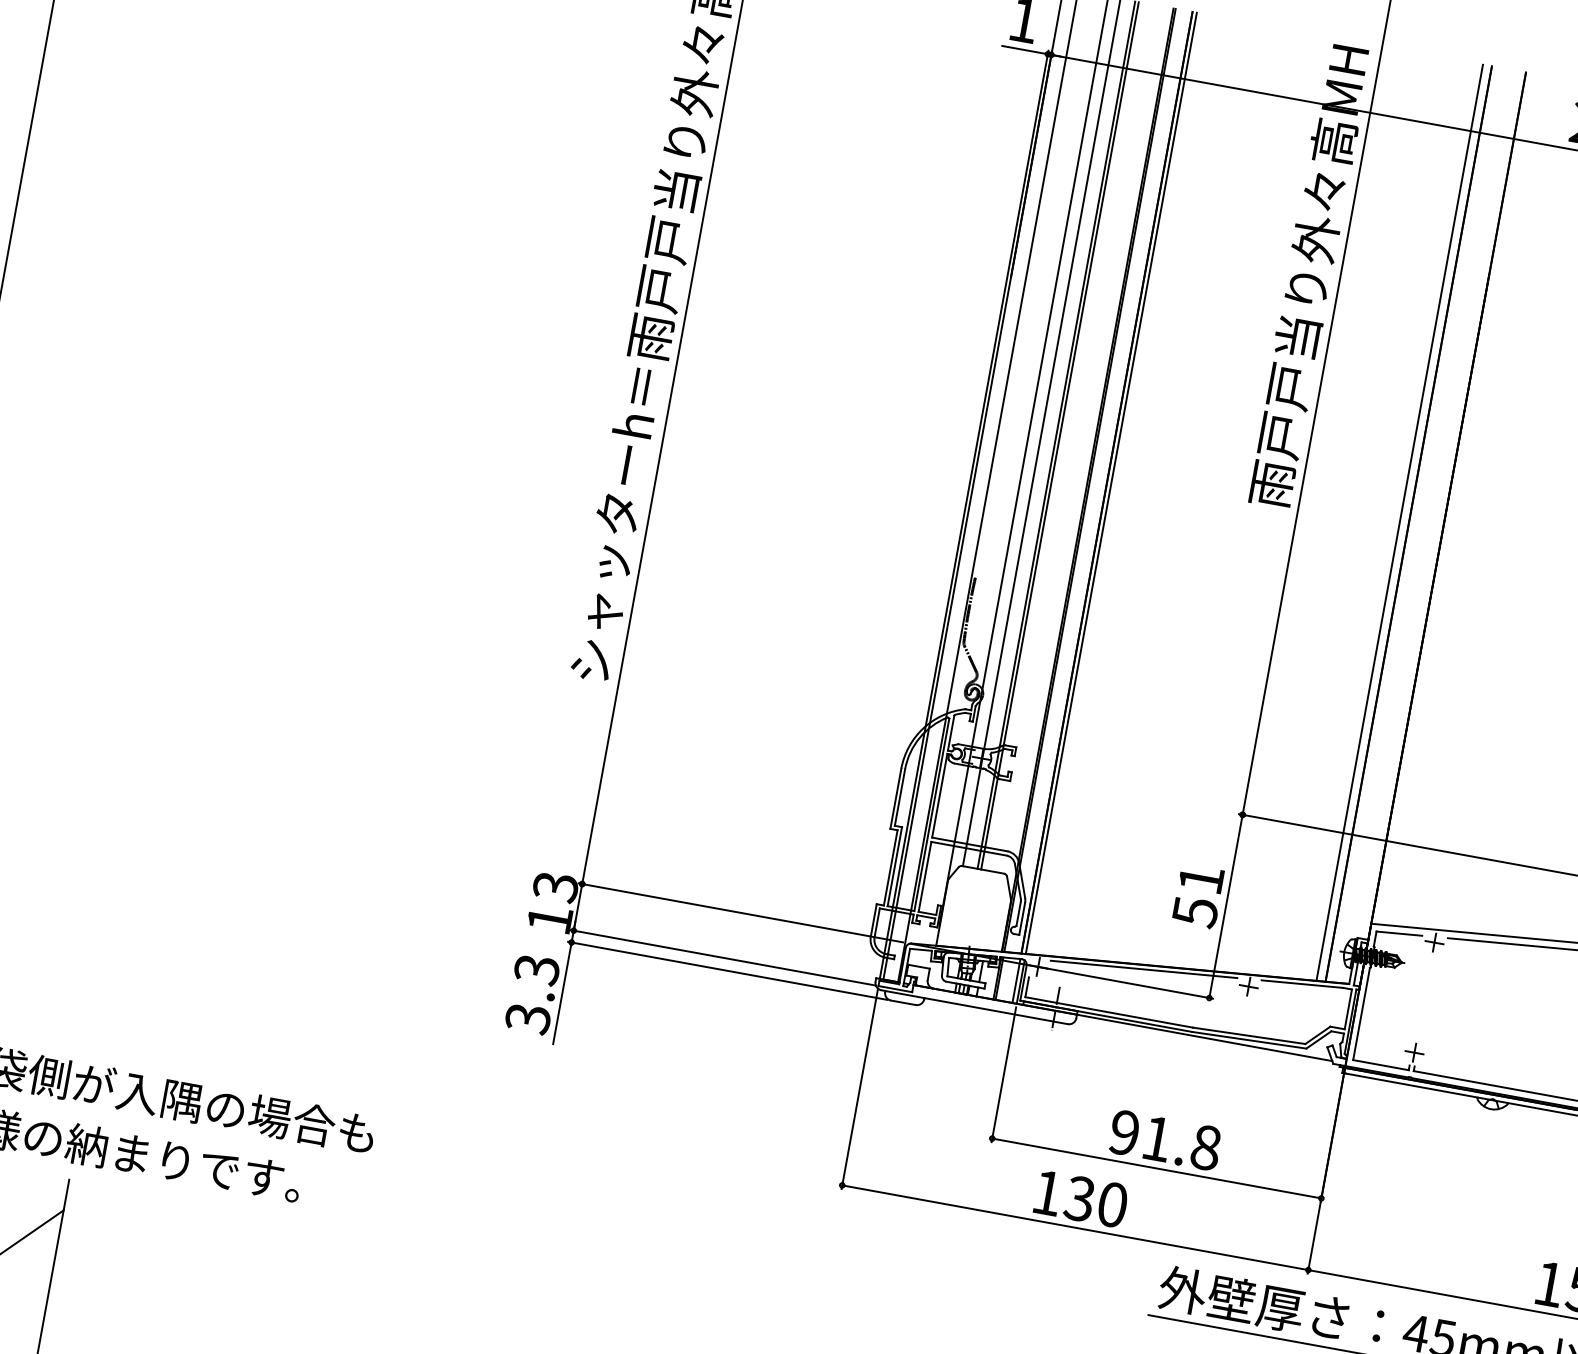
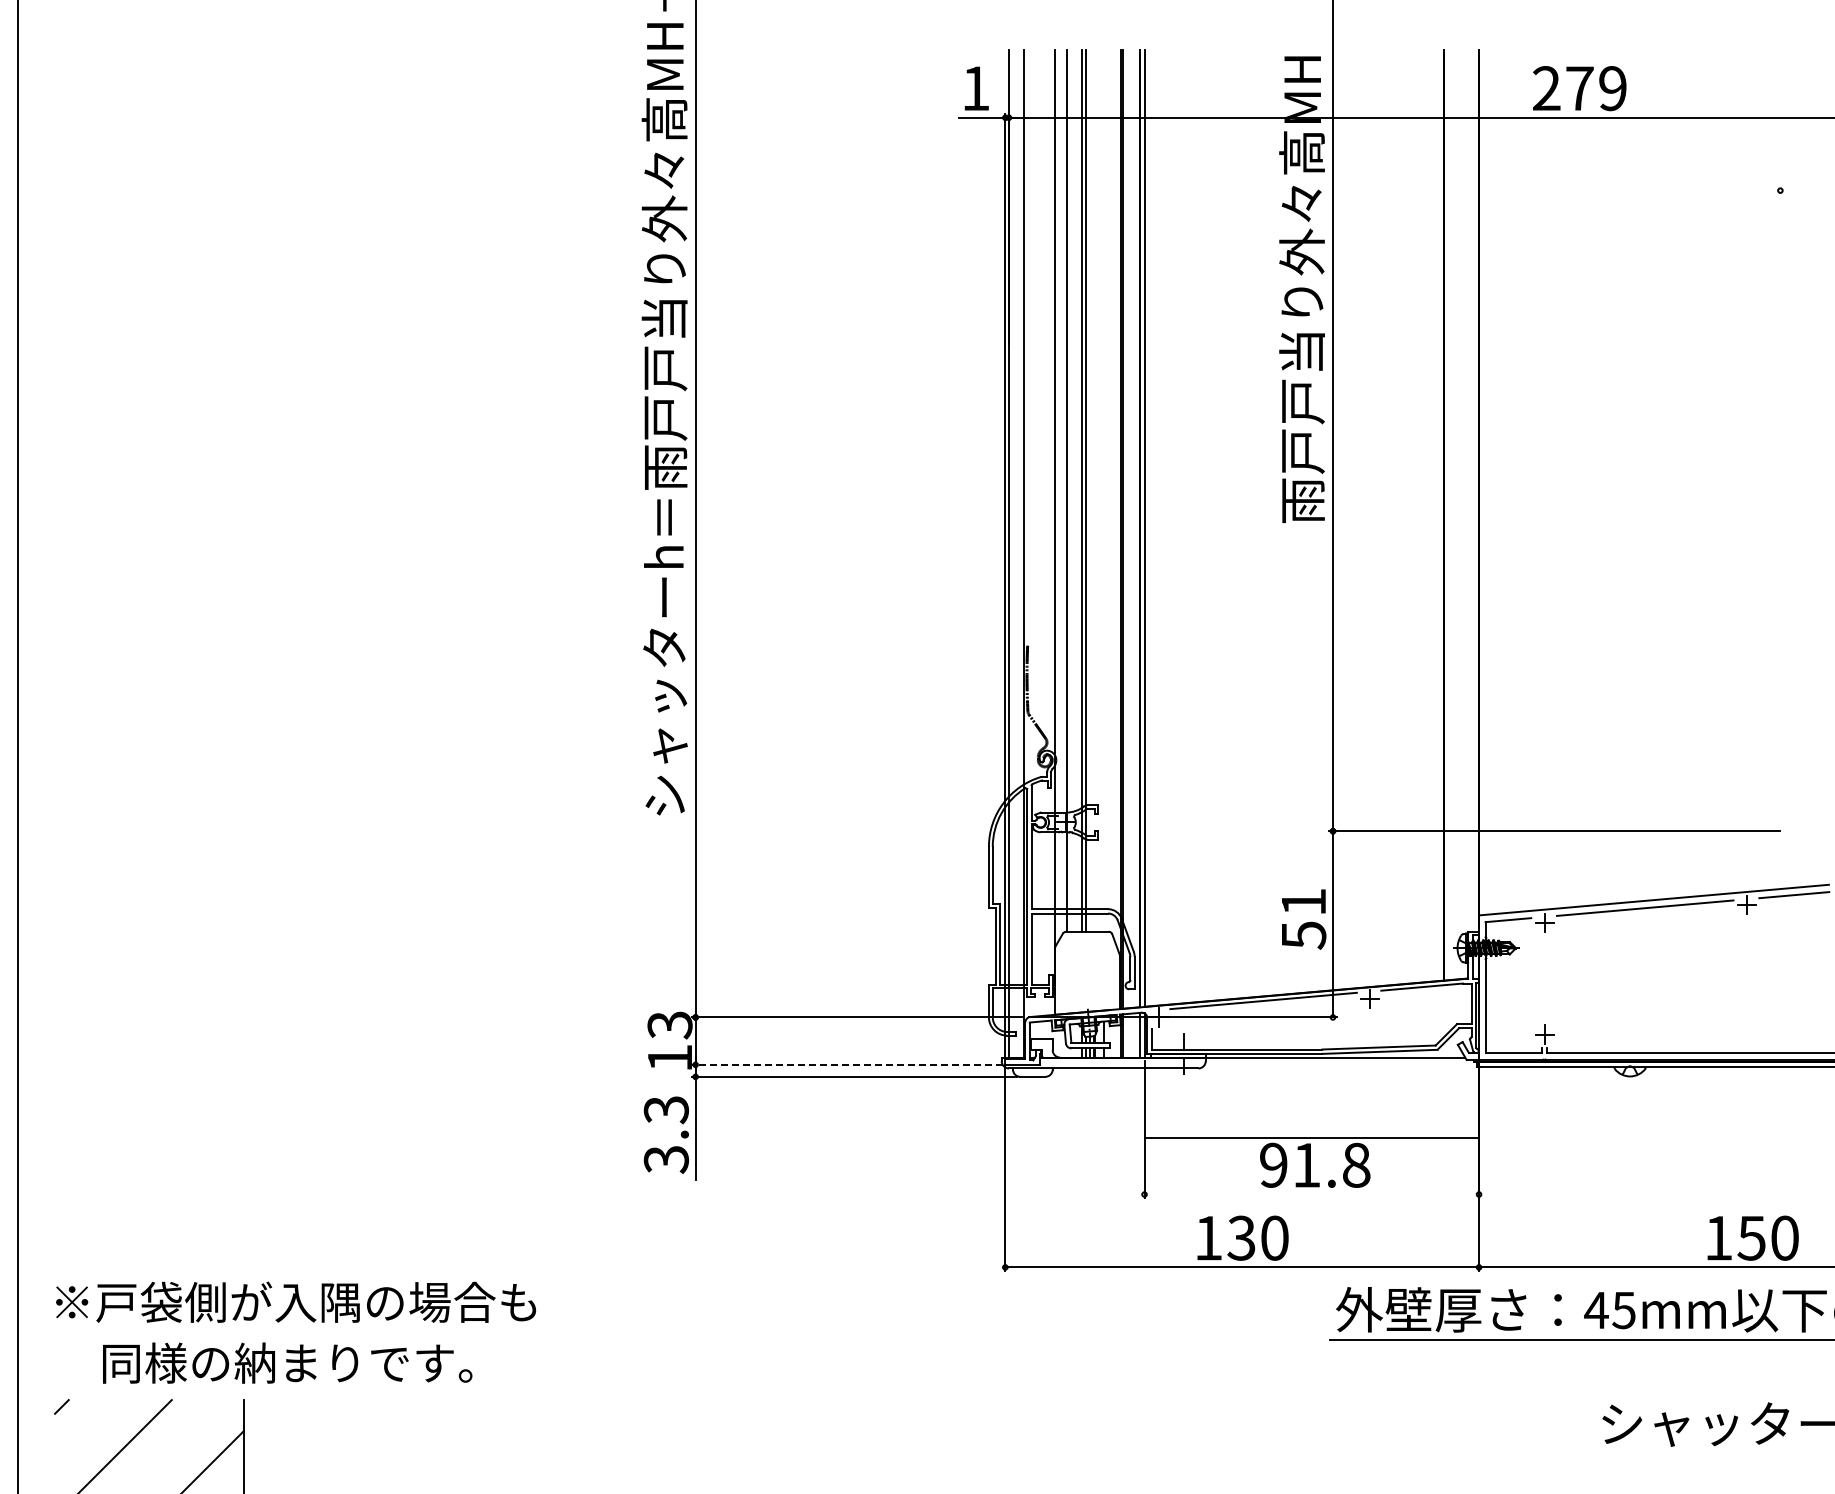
line: (1399, 522) -> (1435, 515), removed
line: (722, 957) -> (846, 1064), solid -> dashed
line: (1156, 1168) -> (1311, 1137), moved

